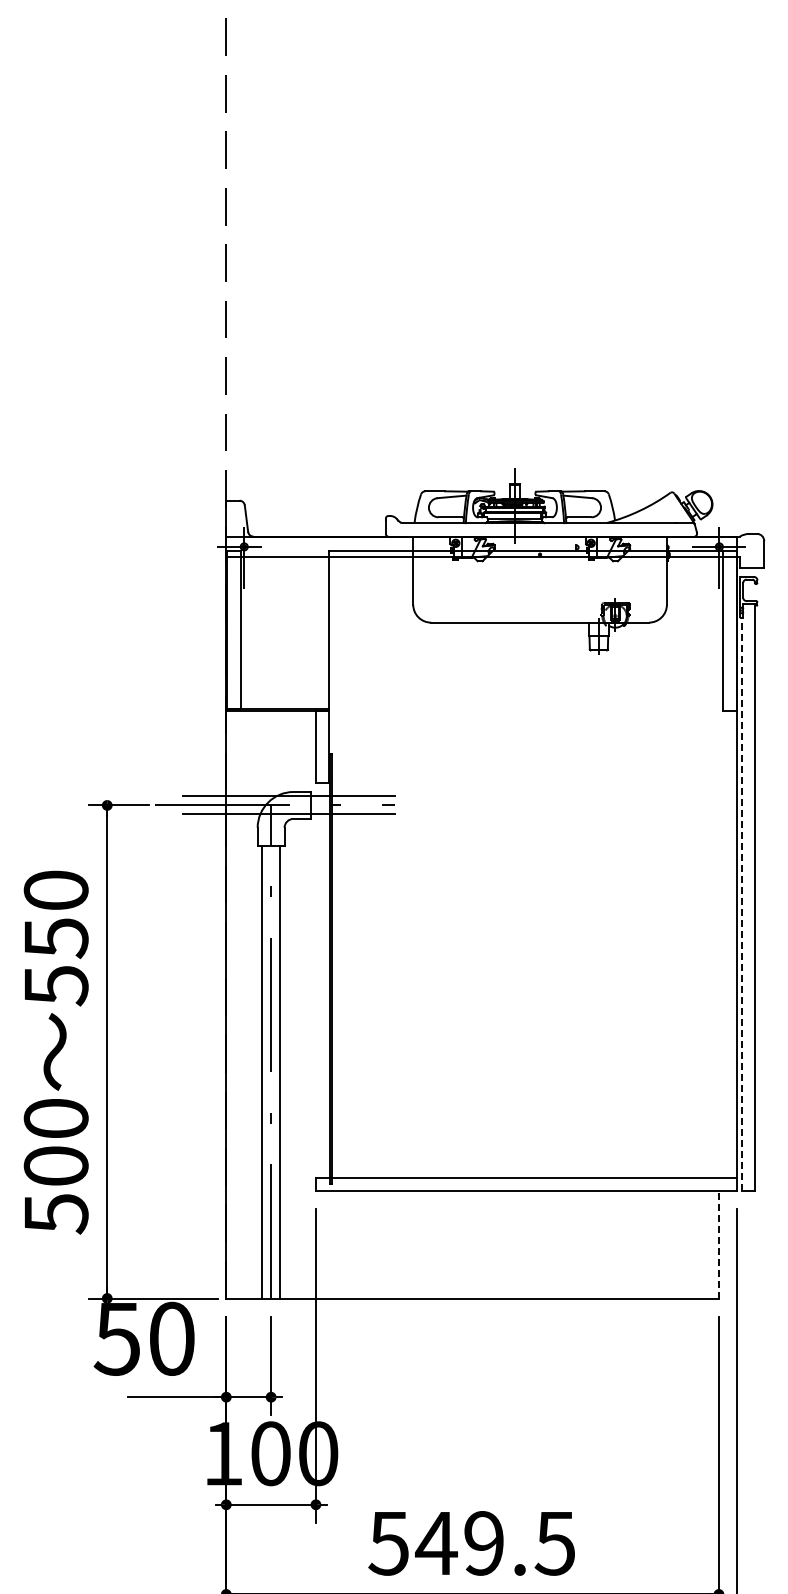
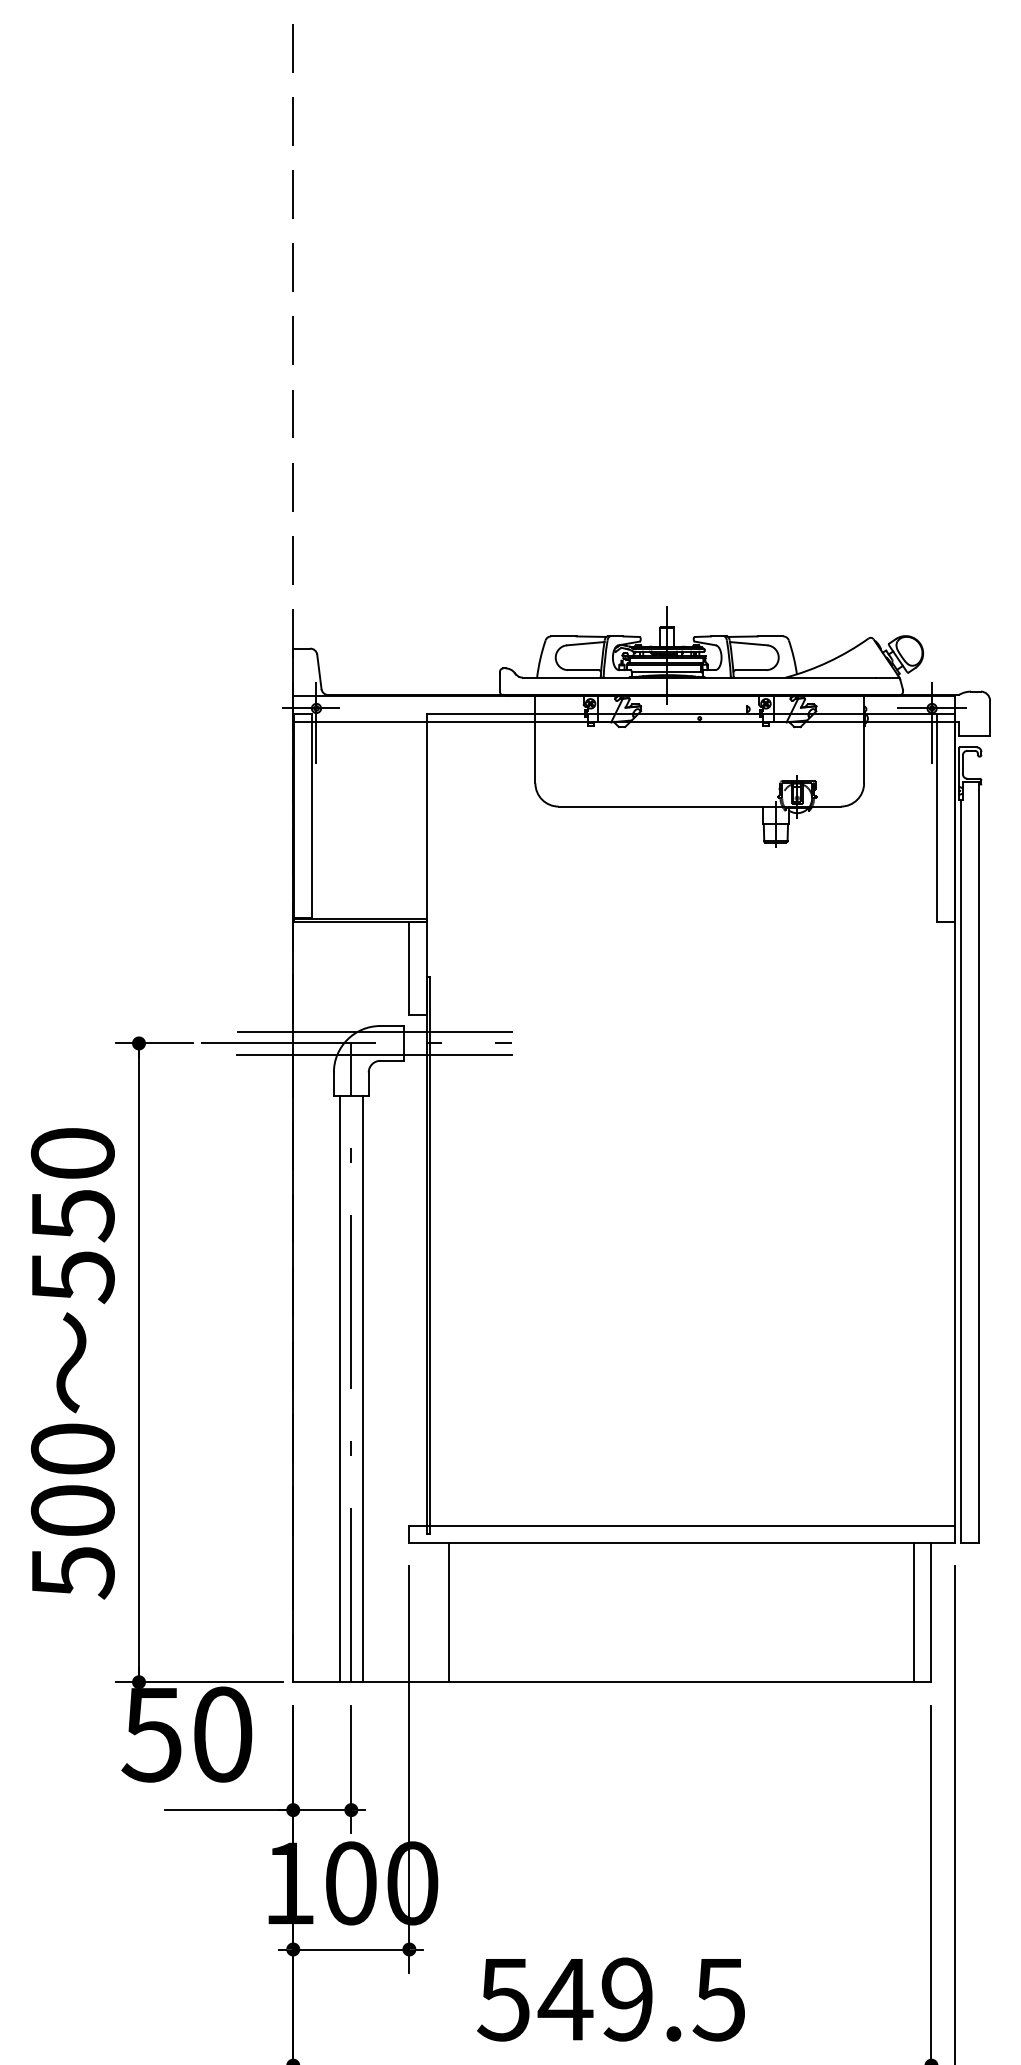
line: (741, 904) -> (960, 1171), dashed -> solid
line: (346, 1244) -> (448, 1612), added
line: (705, 1244) -> (914, 1612), added
line: (718, 1244) -> (930, 1612), dashed -> solid

